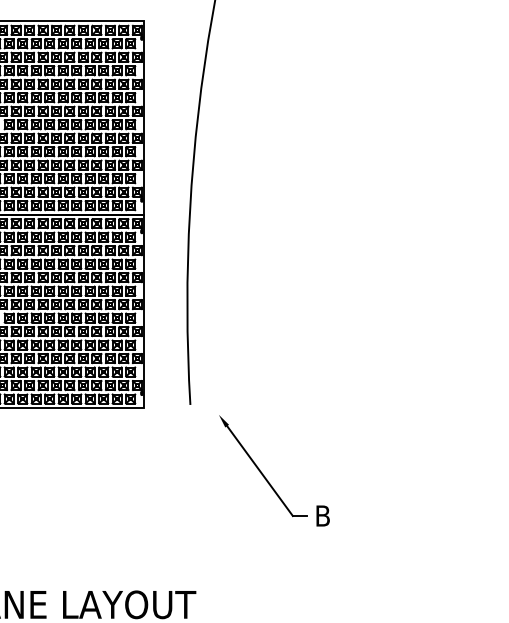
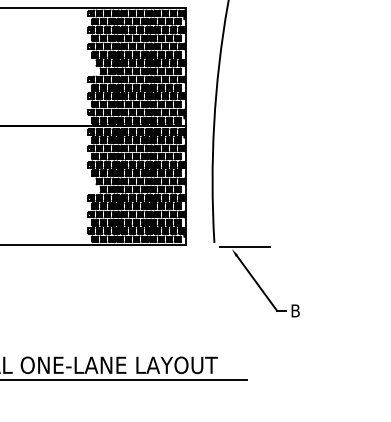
line: (239, 412) -> (244, 247), added

